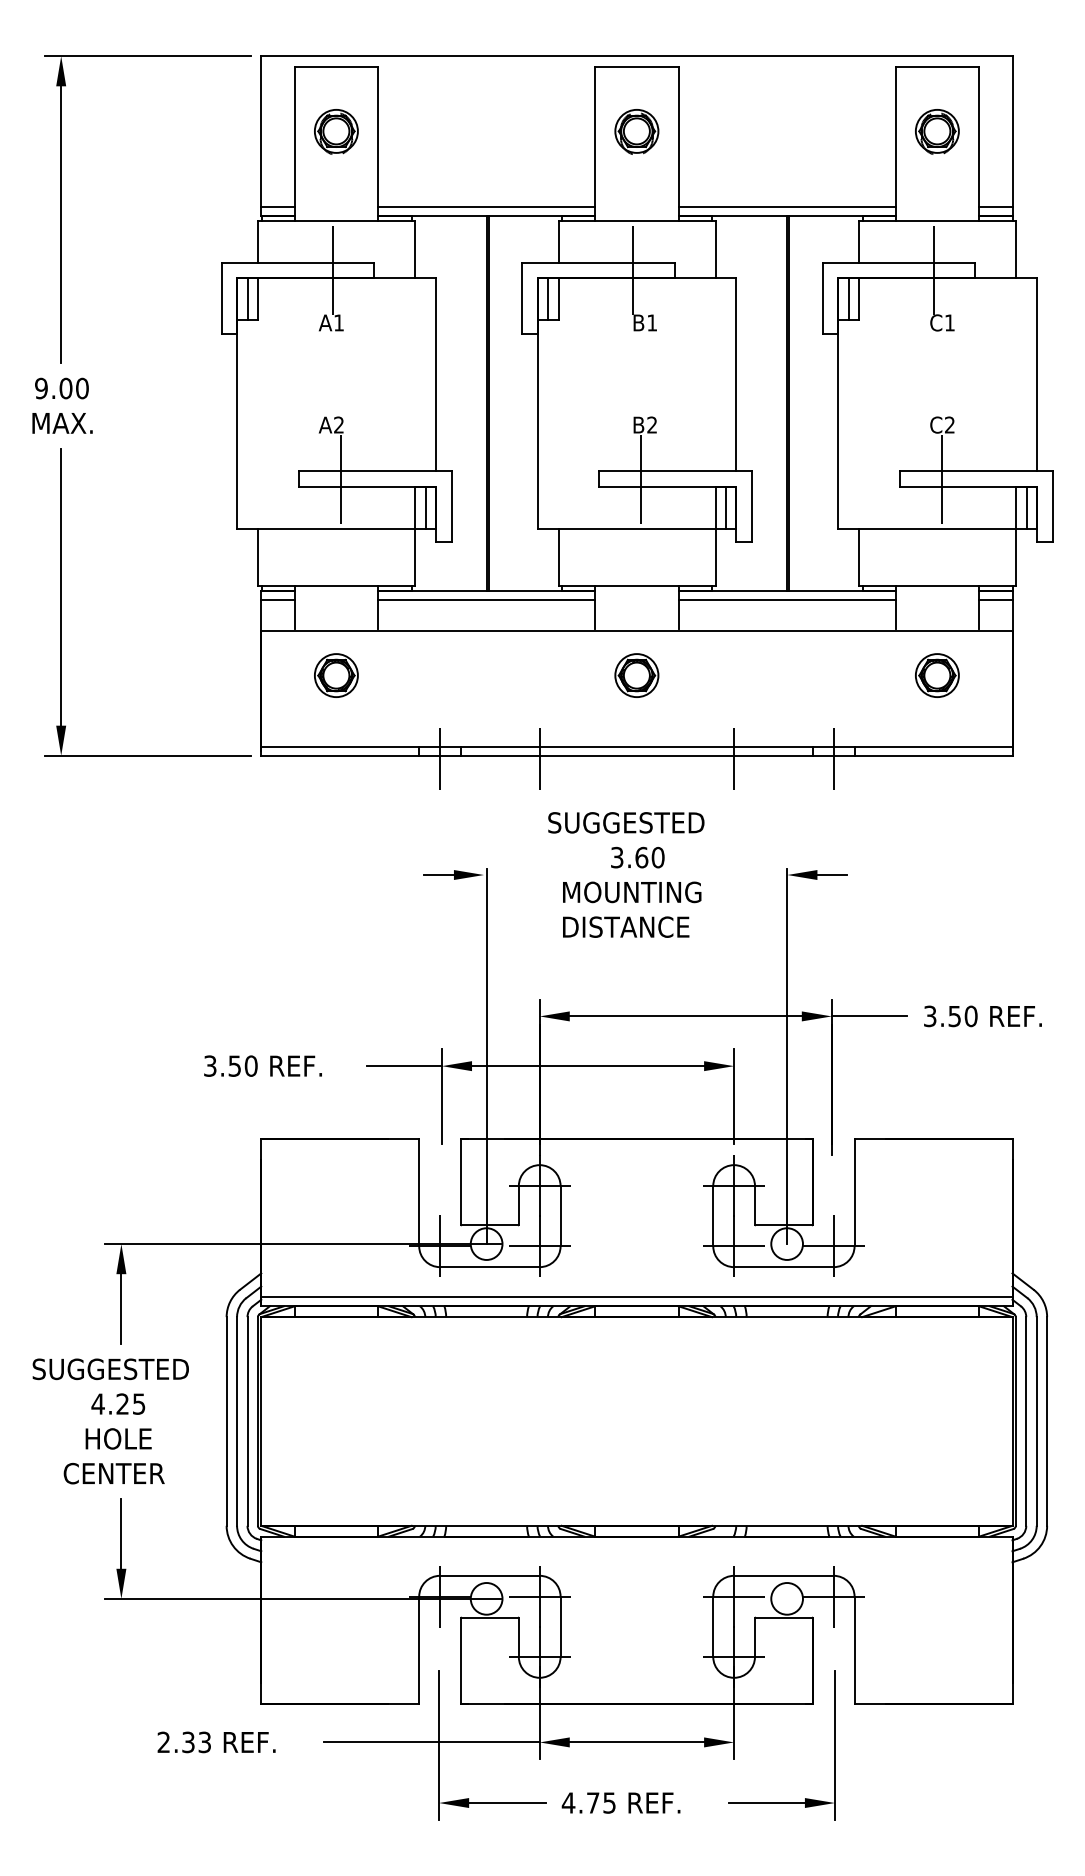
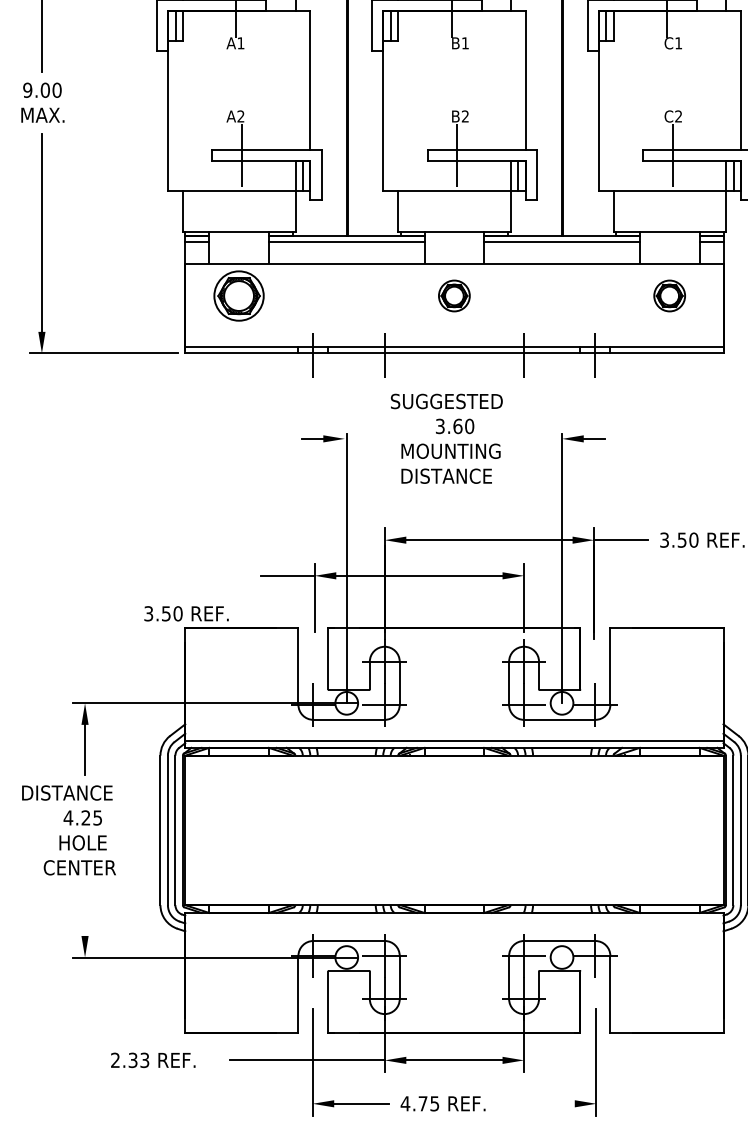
part: (336, 675) -> (239, 295), size x1.6
text: (262, 1065) -> (186, 613), moved
text: (110, 1369) -> (77, 793), SUGGESTED -> DISTANCE
line: (121, 1533) -> (85, 910), removed
line: (766, 1803) -> (547, 1104), removed

